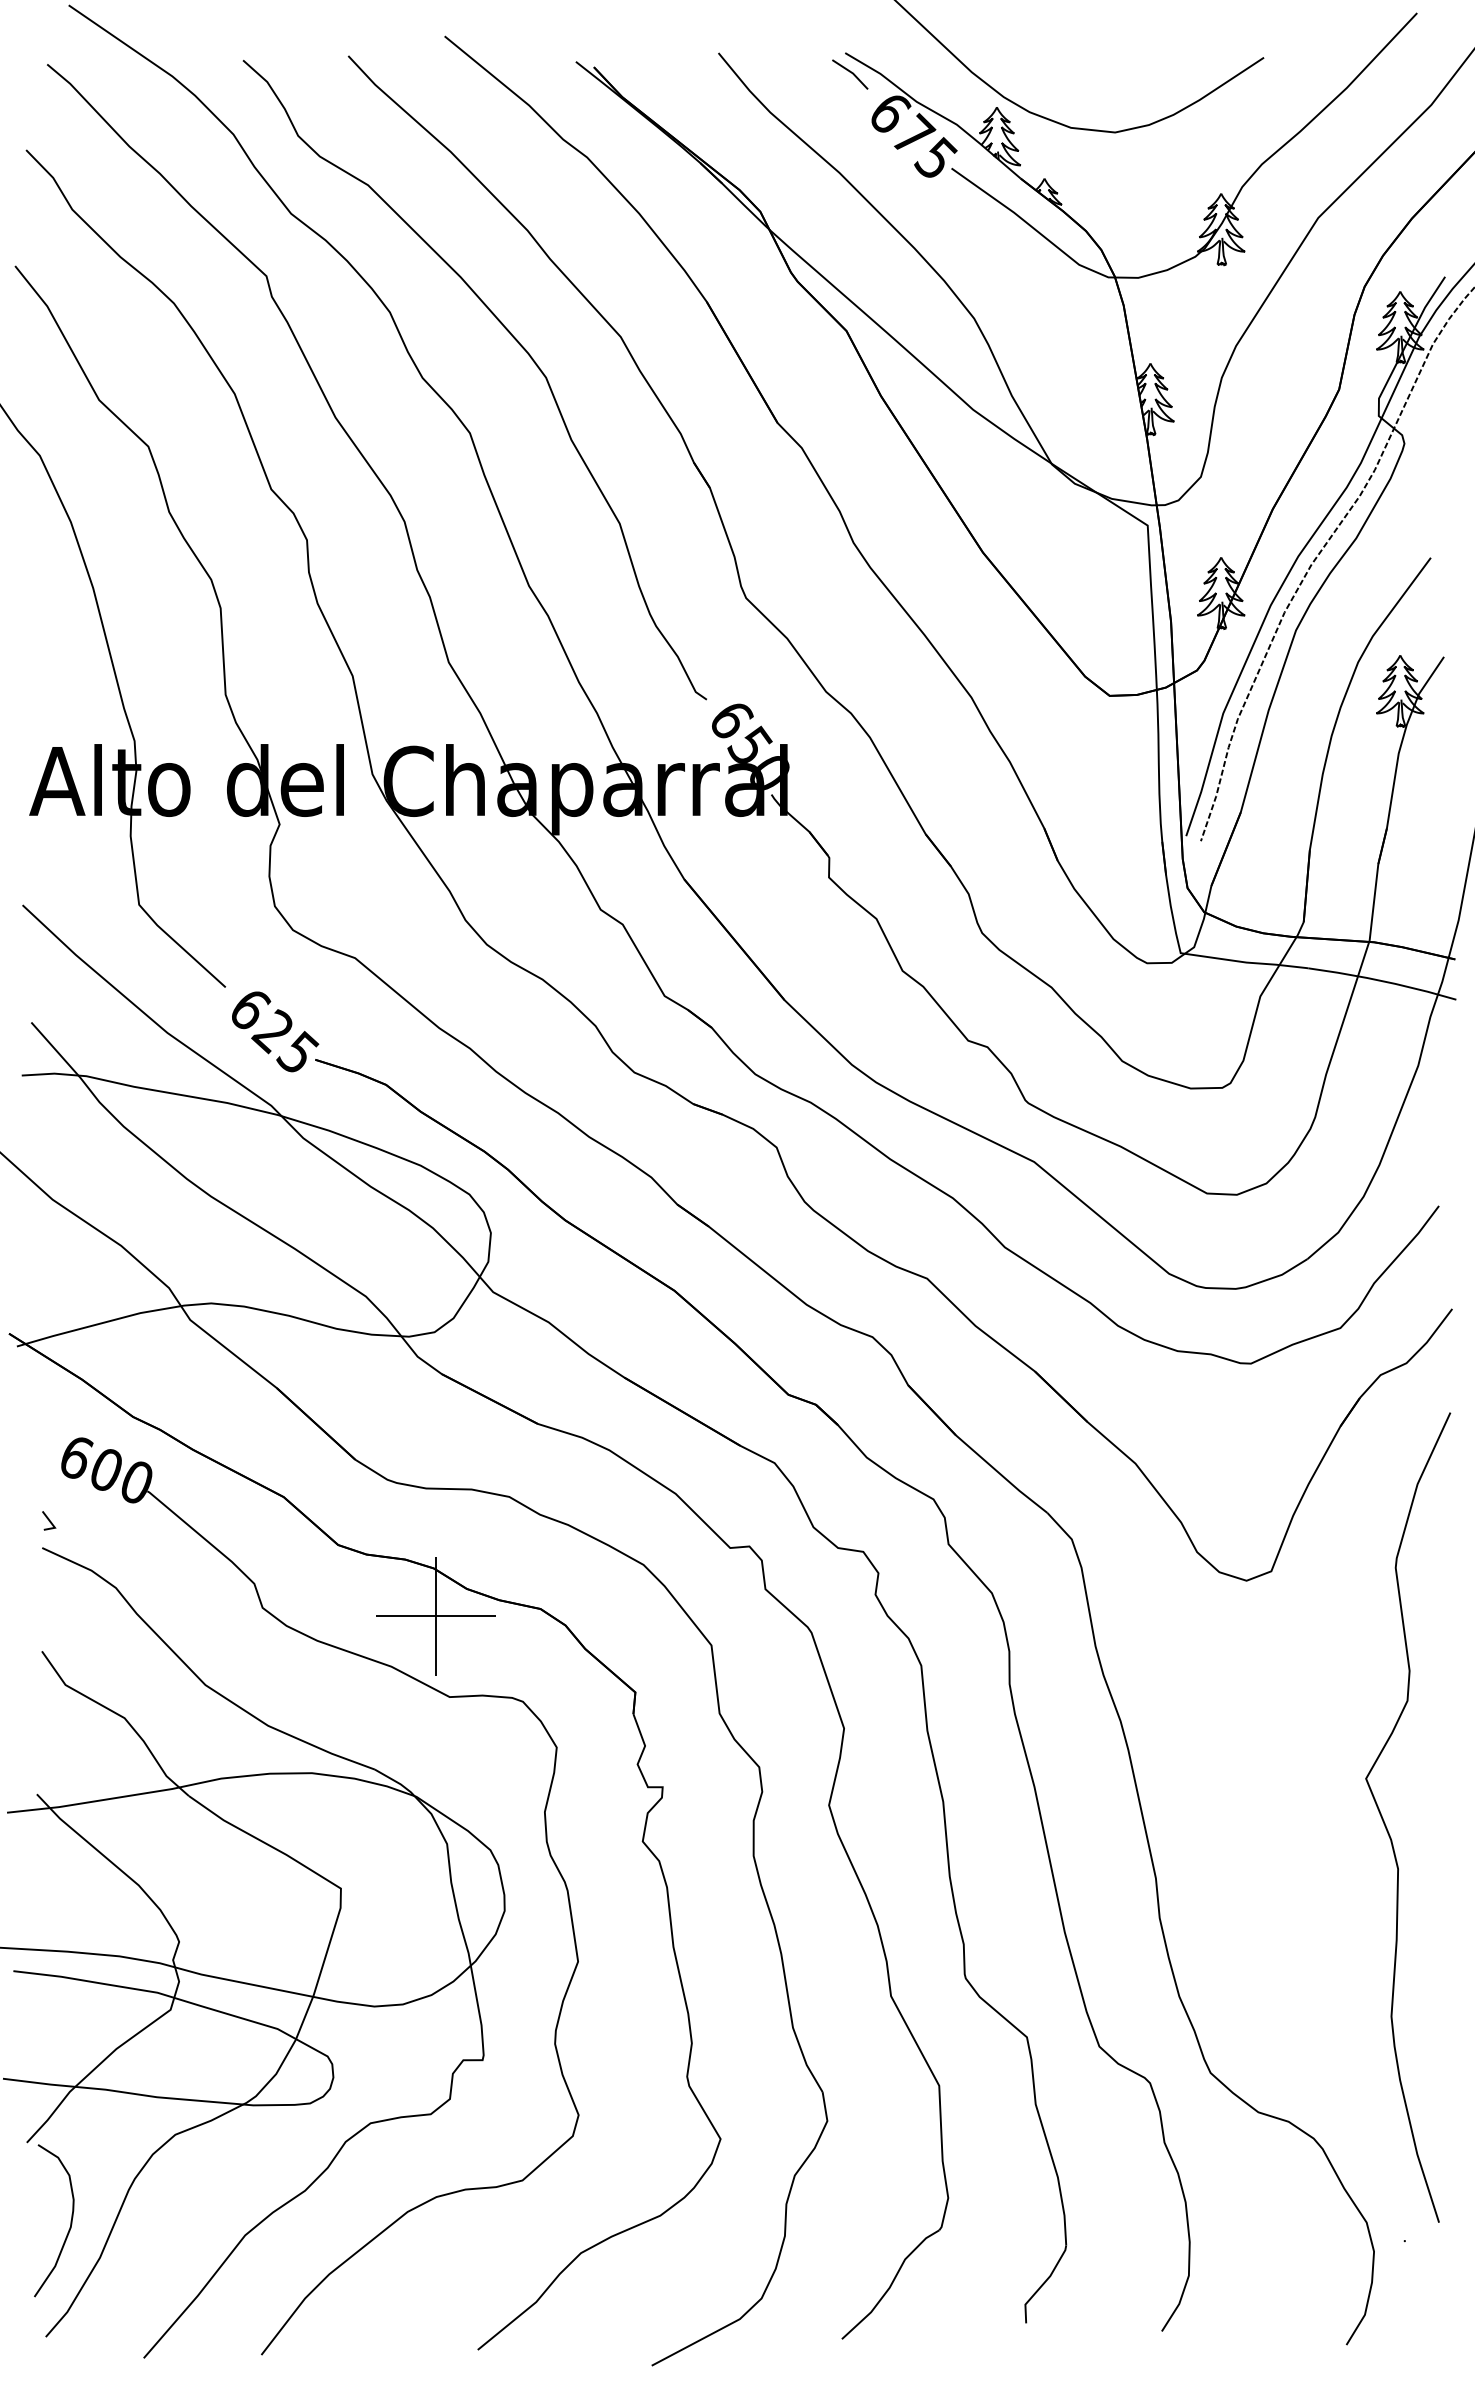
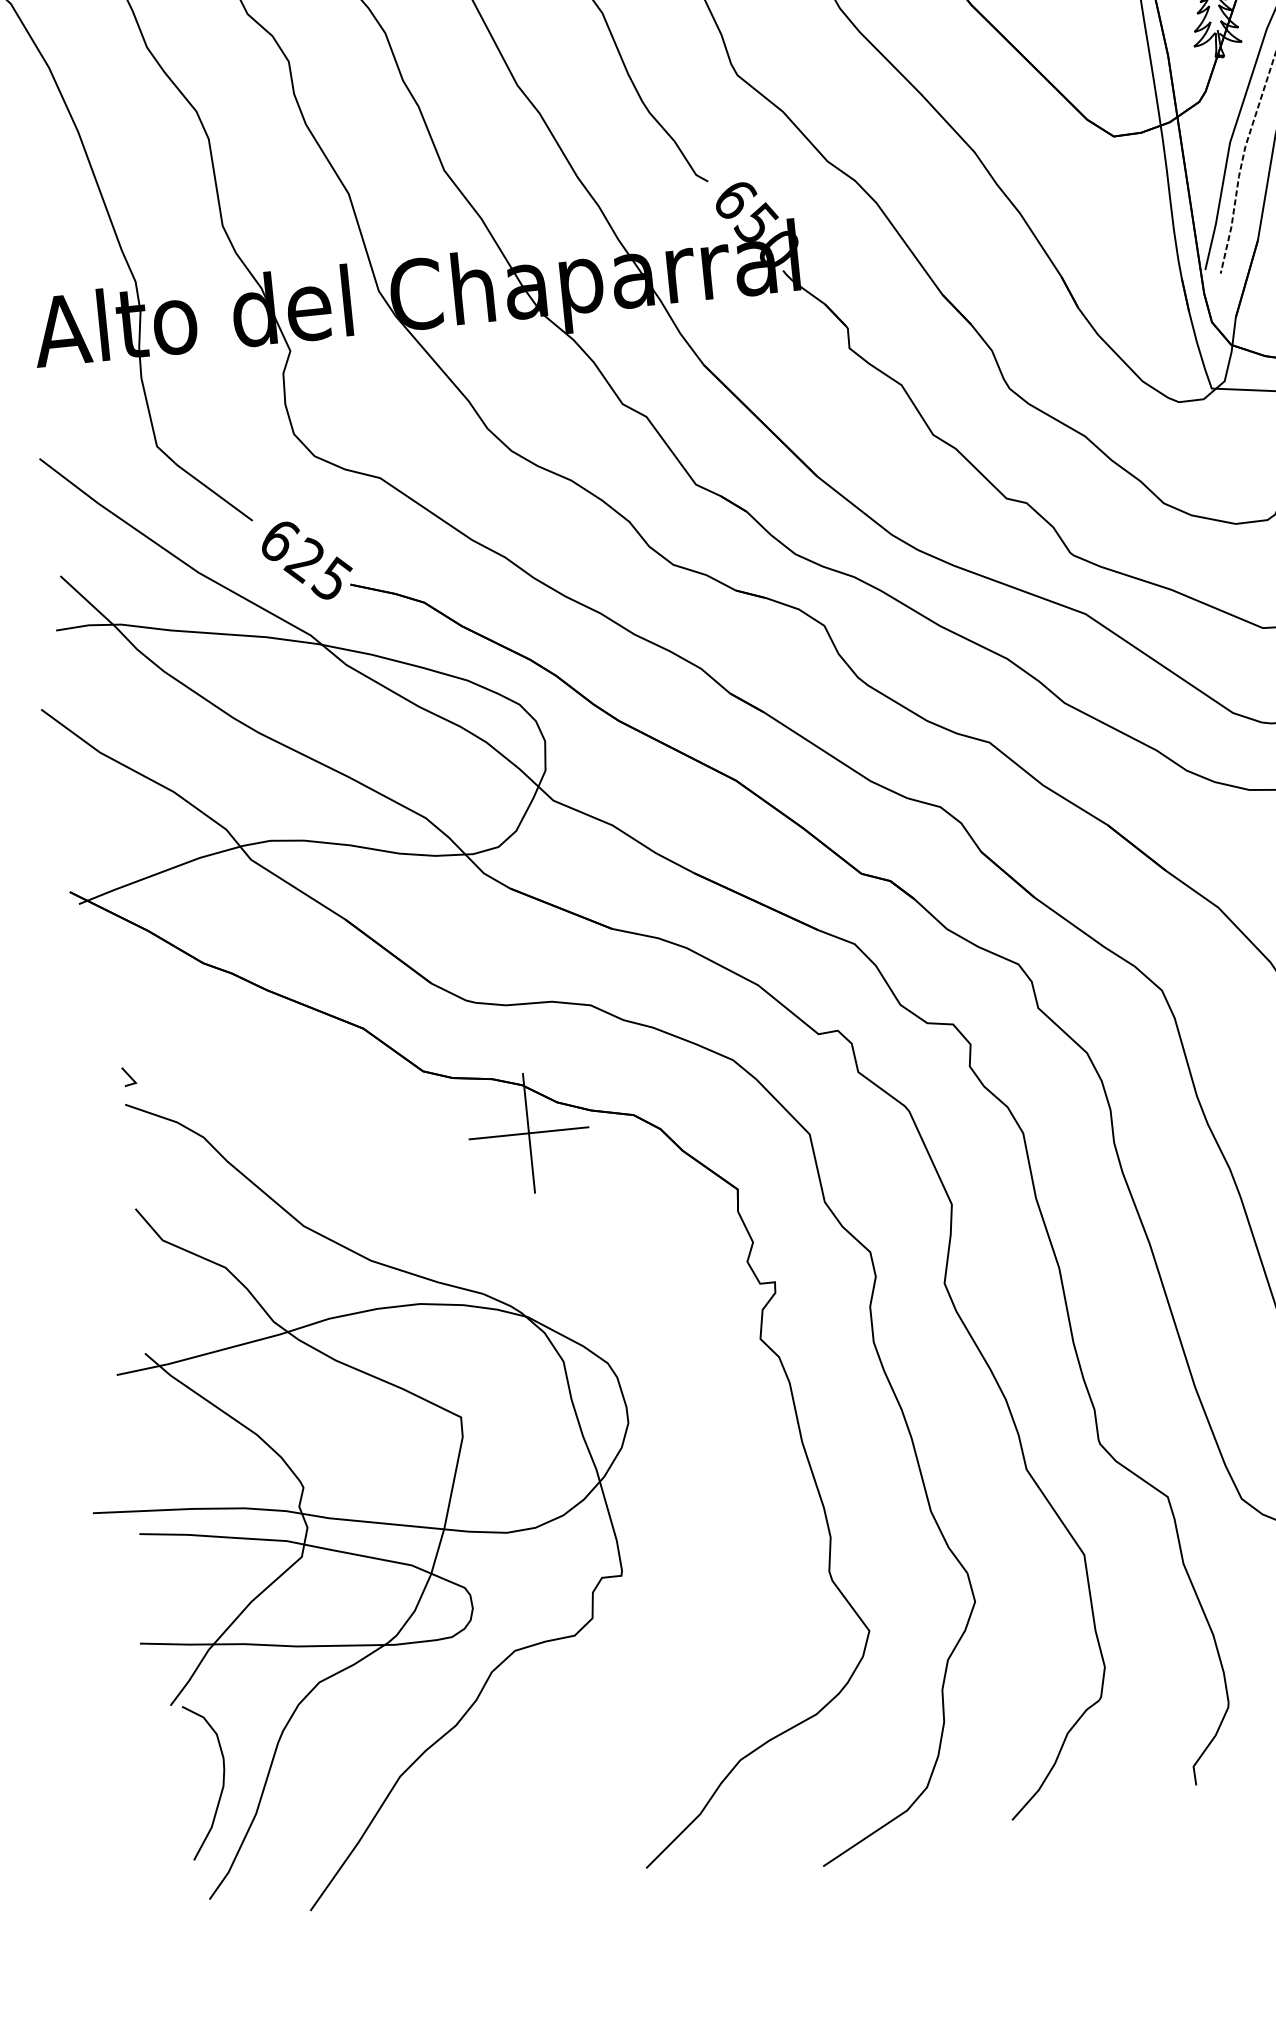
part: (545, 1841) -> (662, 1348), removed

